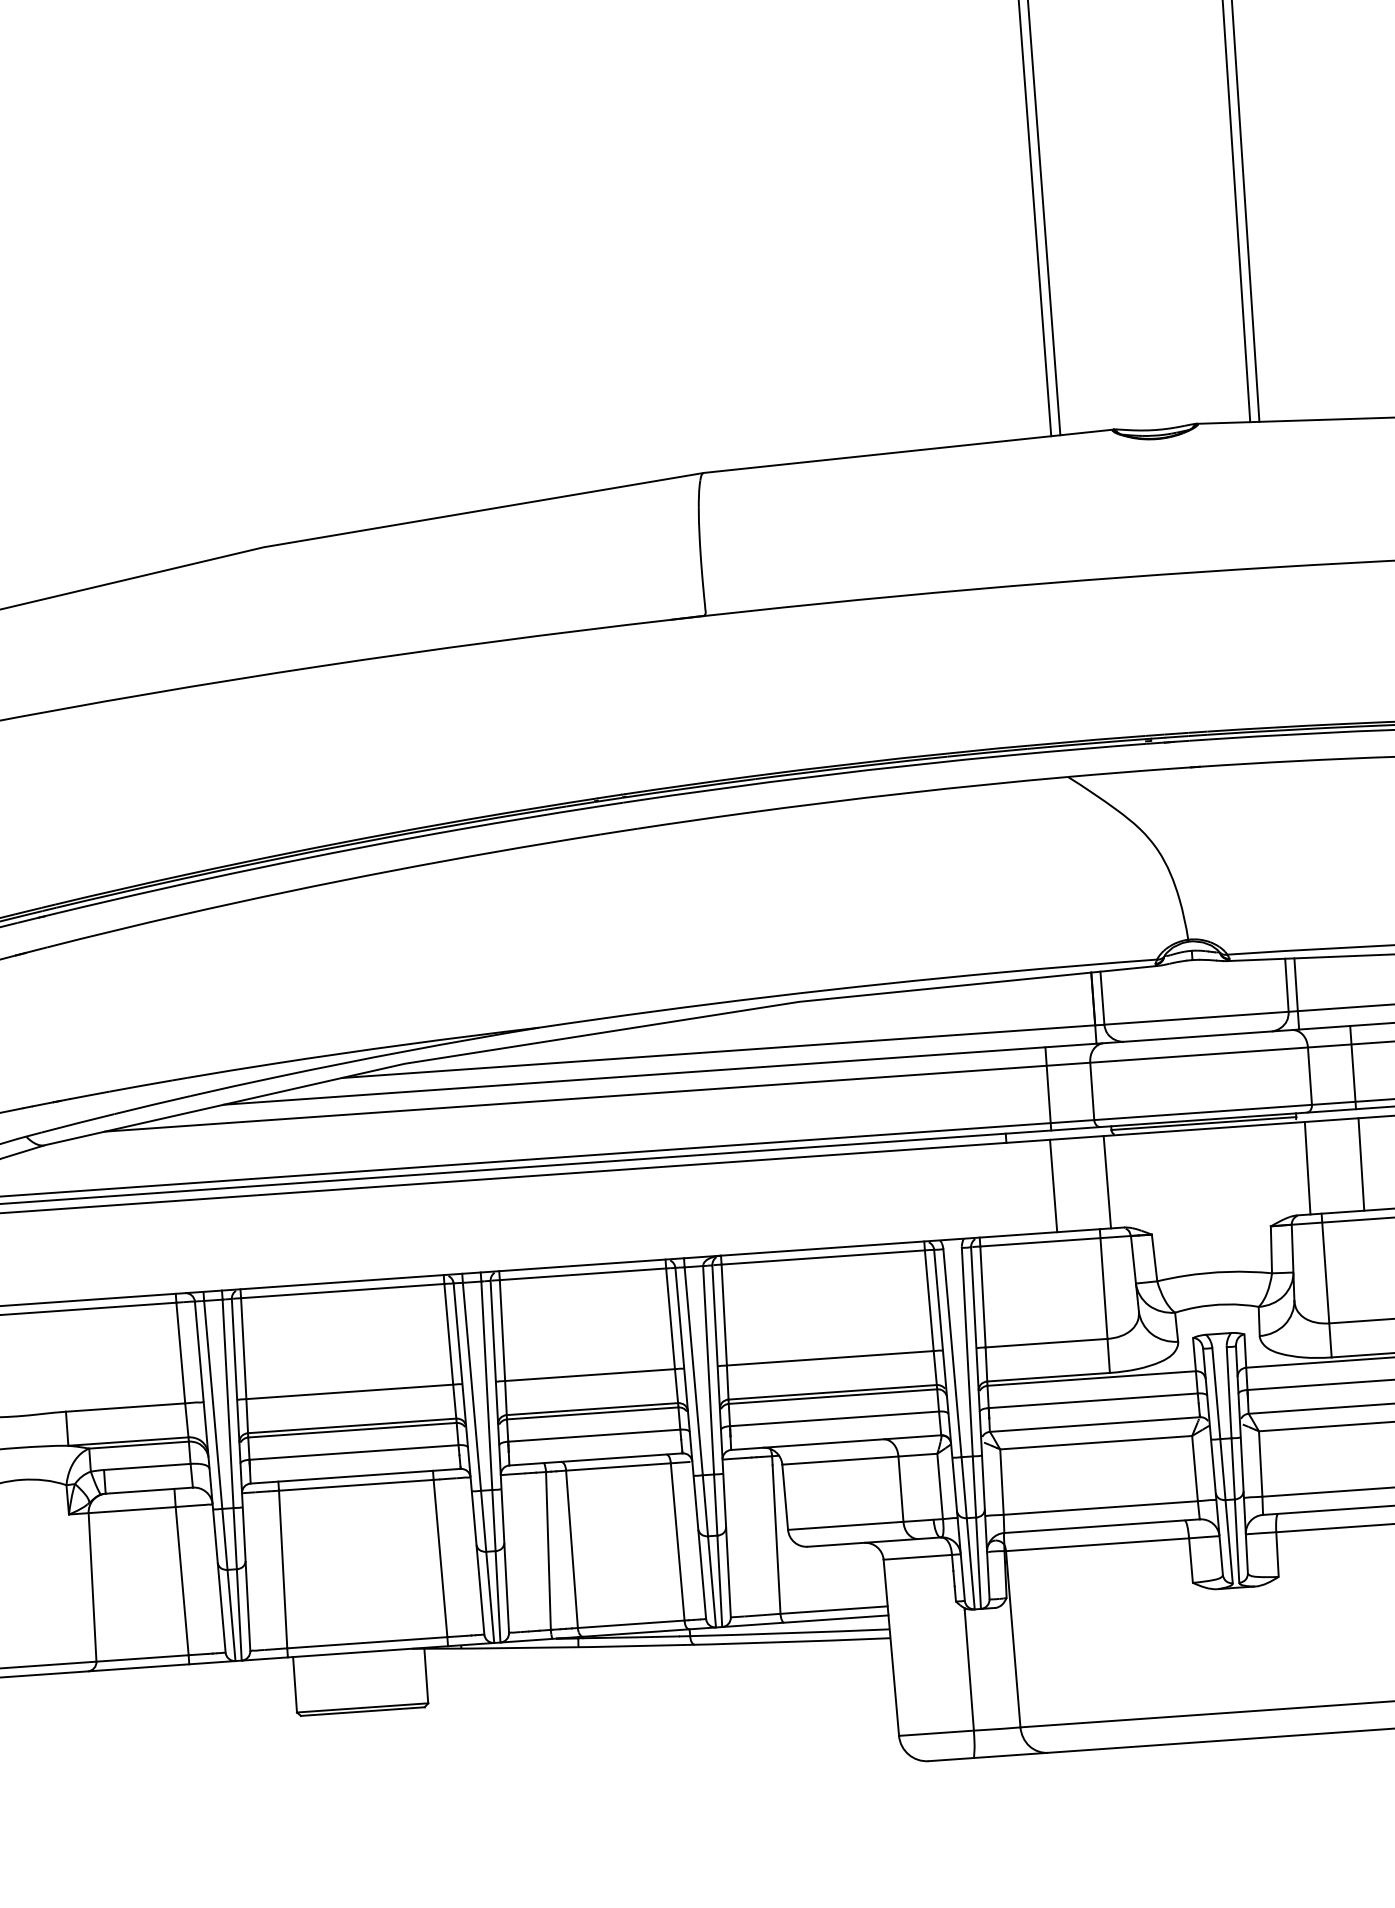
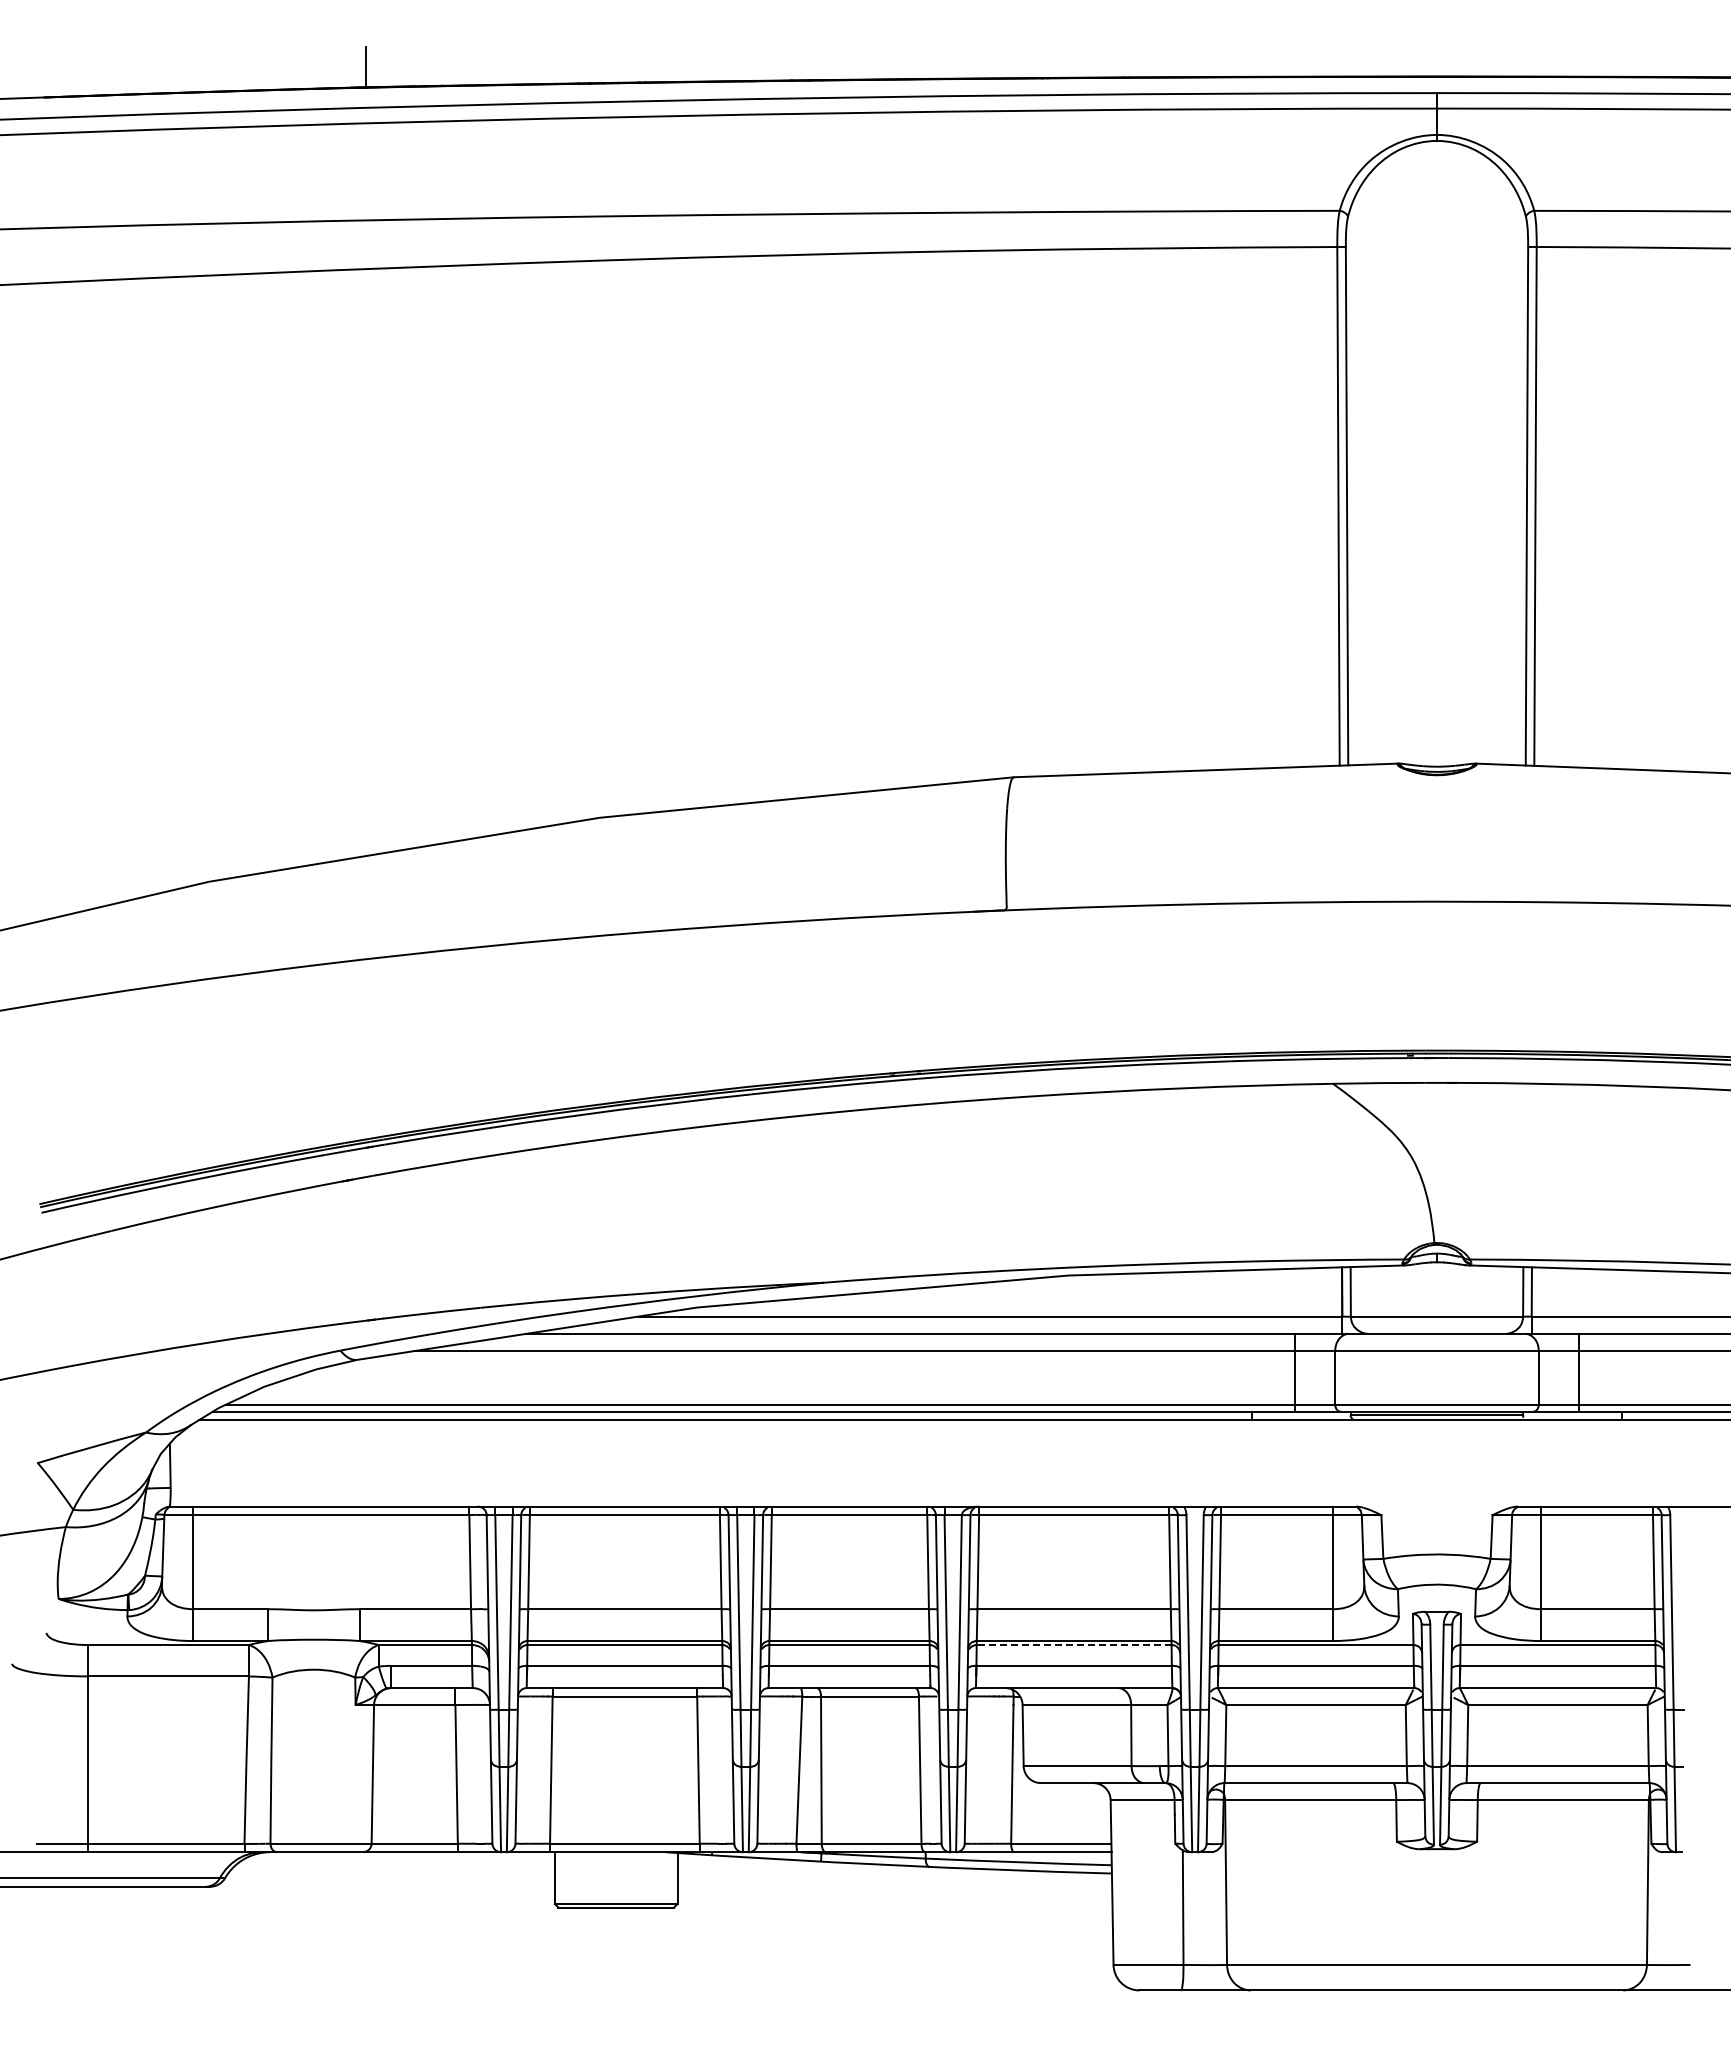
line: (1360, 1164) -> (1580, 1463), removed
line: (1307, 1168) -> (1530, 1463), removed
line: (1106, 1182) -> (1342, 1463), removed
line: (1052, 1186) -> (1292, 1463), removed
line: (832, 1397) -> (1073, 1645), solid -> dashed

